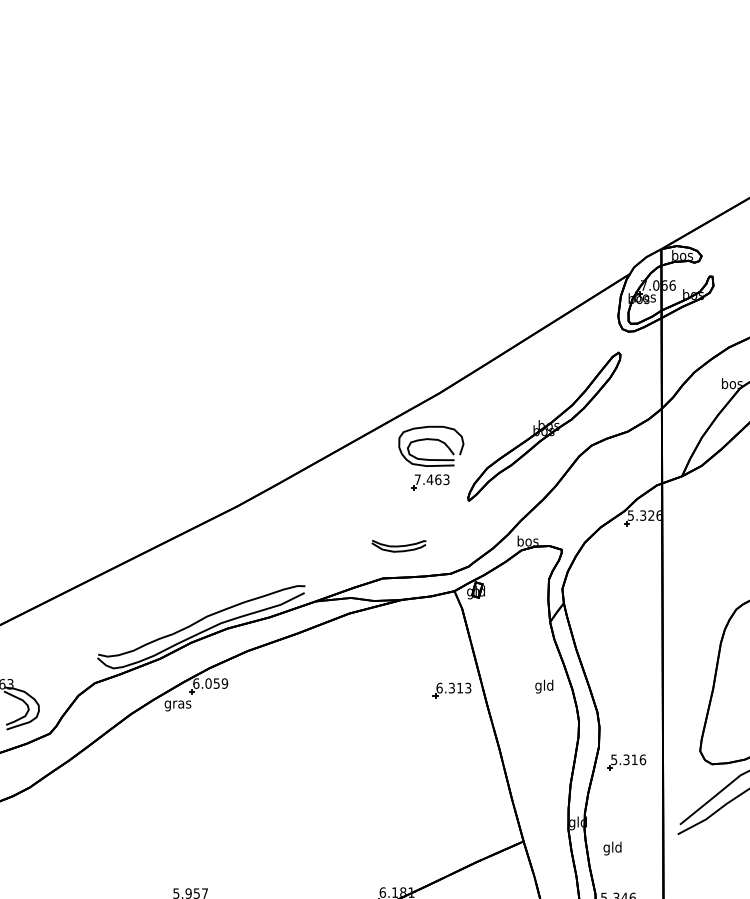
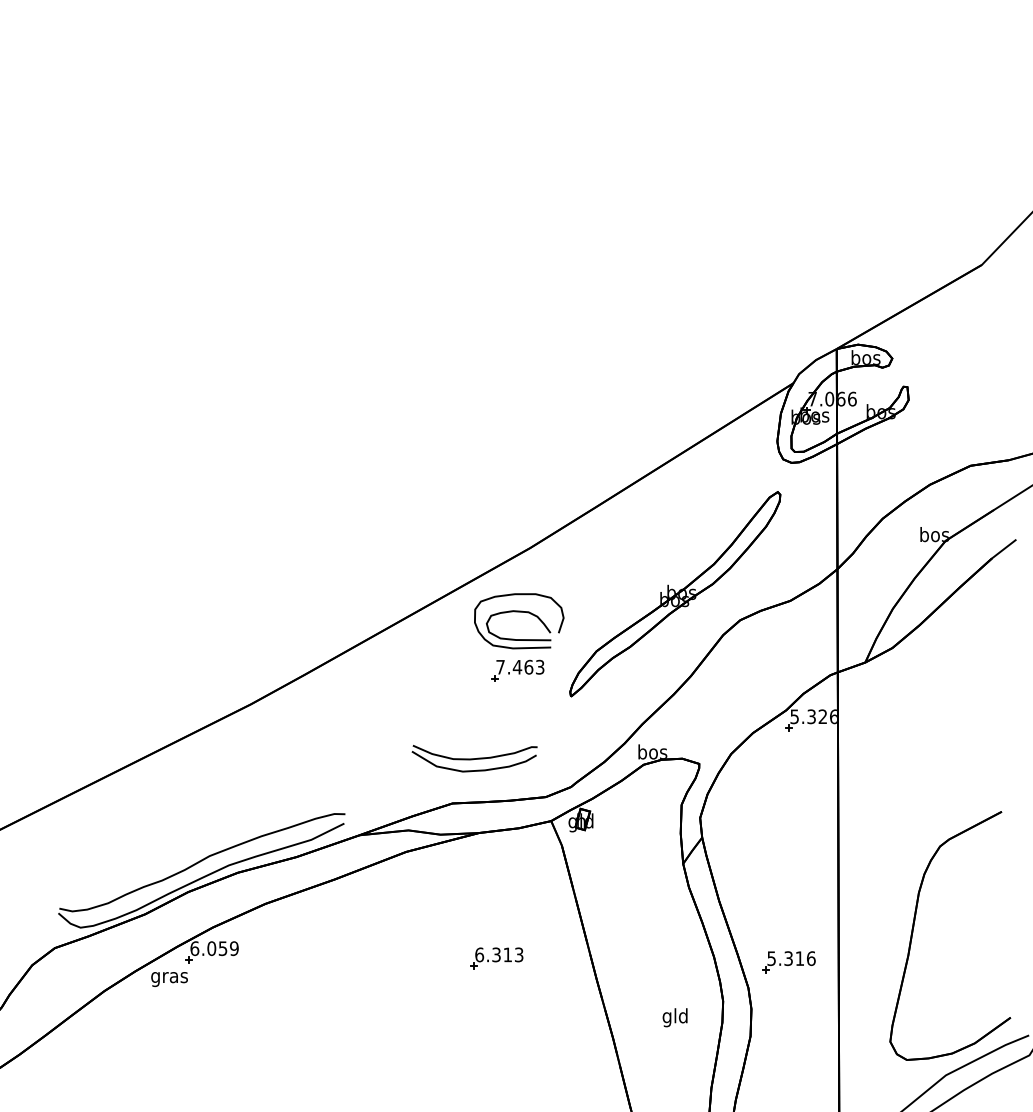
part: (398, 546) -> (473, 759), size x1.67
text: (544, 686) -> (675, 1017), moved
part: (451, 690) -> (496, 958), moved
part: (626, 762) -> (788, 962), moved

